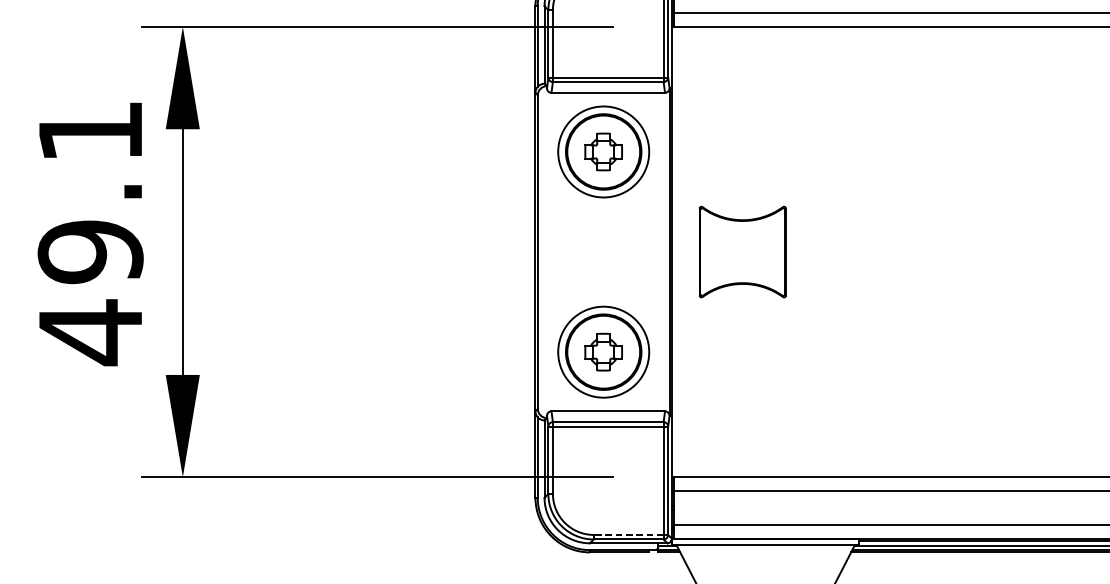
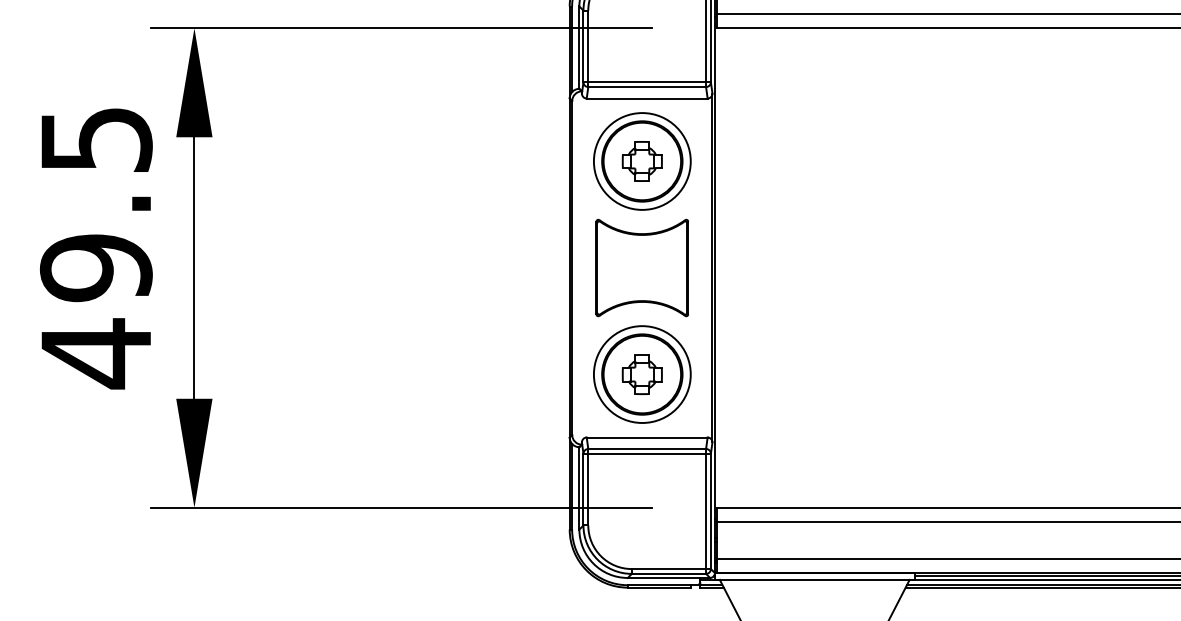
text: (90, 131) -> (96, 139), 49.1 -> 49.5
part: (742, 251) -> (642, 267), moved
line: (628, 535) -> (668, 569), dashed -> solid

